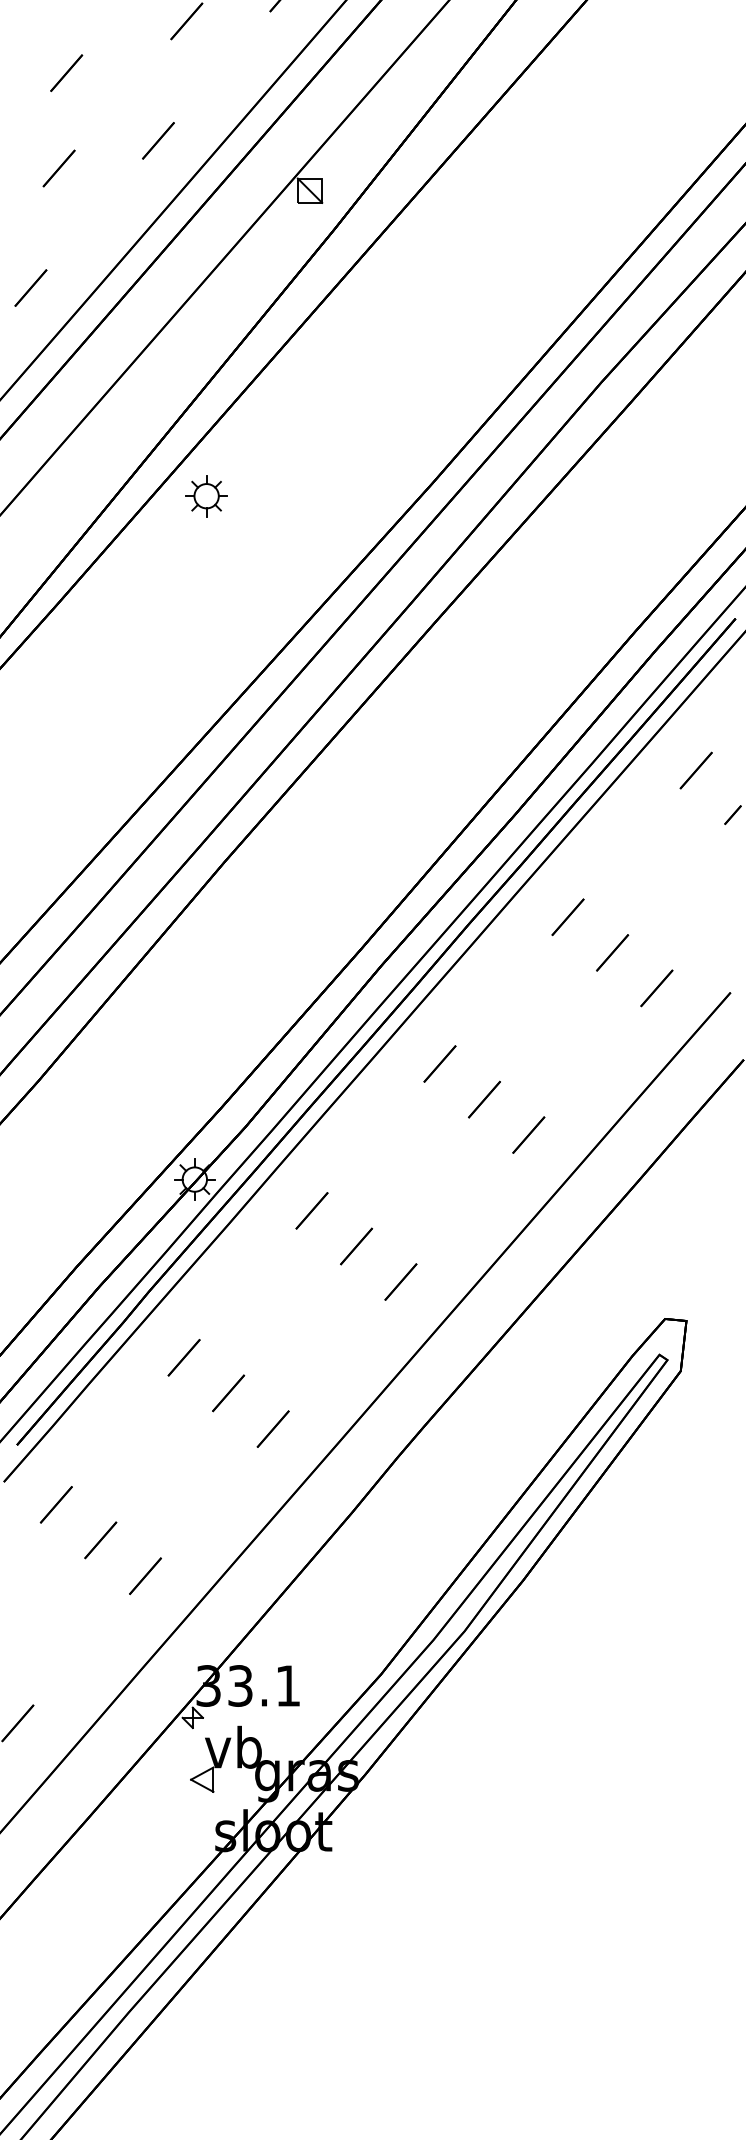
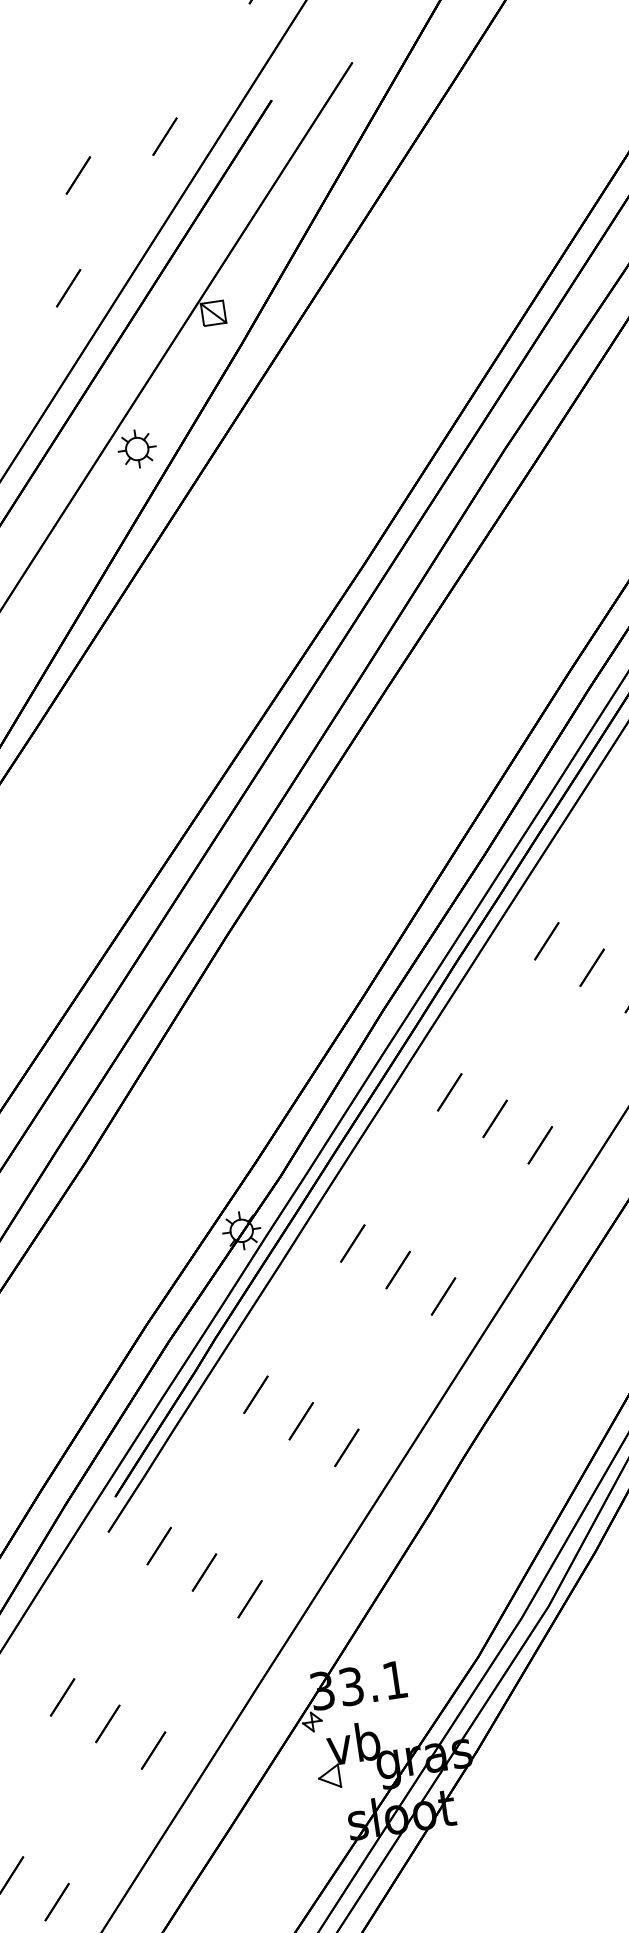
part: (206, 496) -> (137, 449), moved

